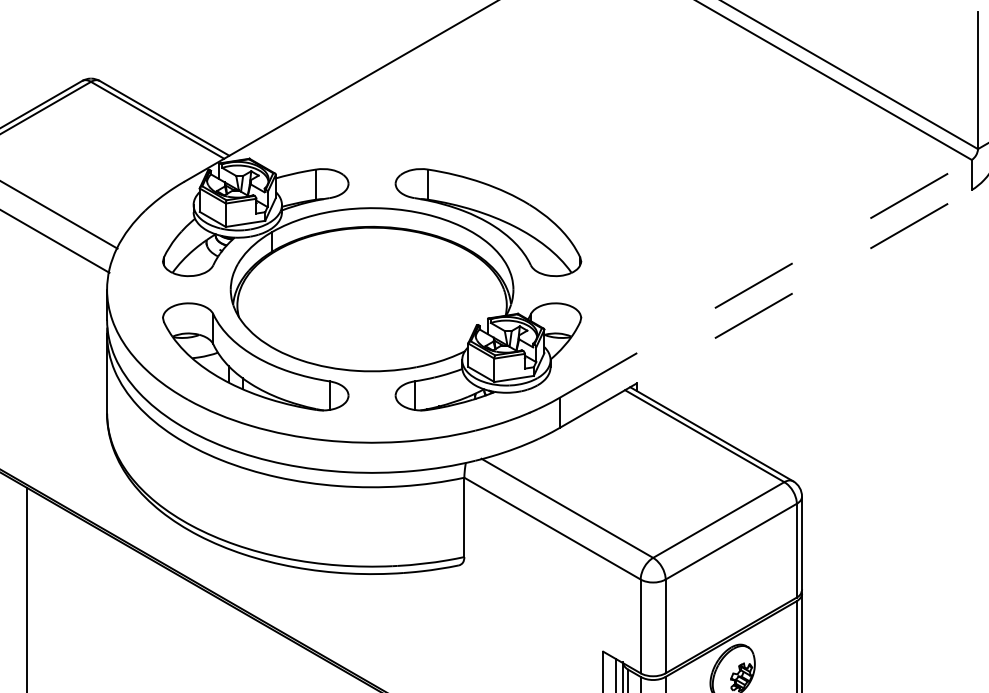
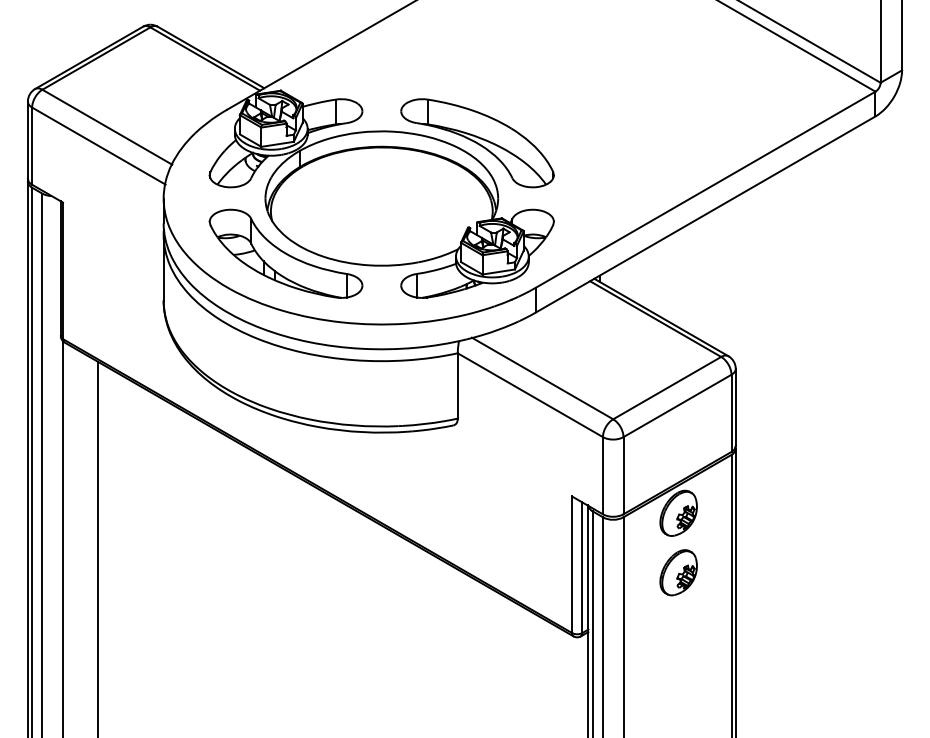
line: (765, 278) -> (705, 189), dashed -> solid
line: (765, 309) -> (705, 214), dashed -> solid

